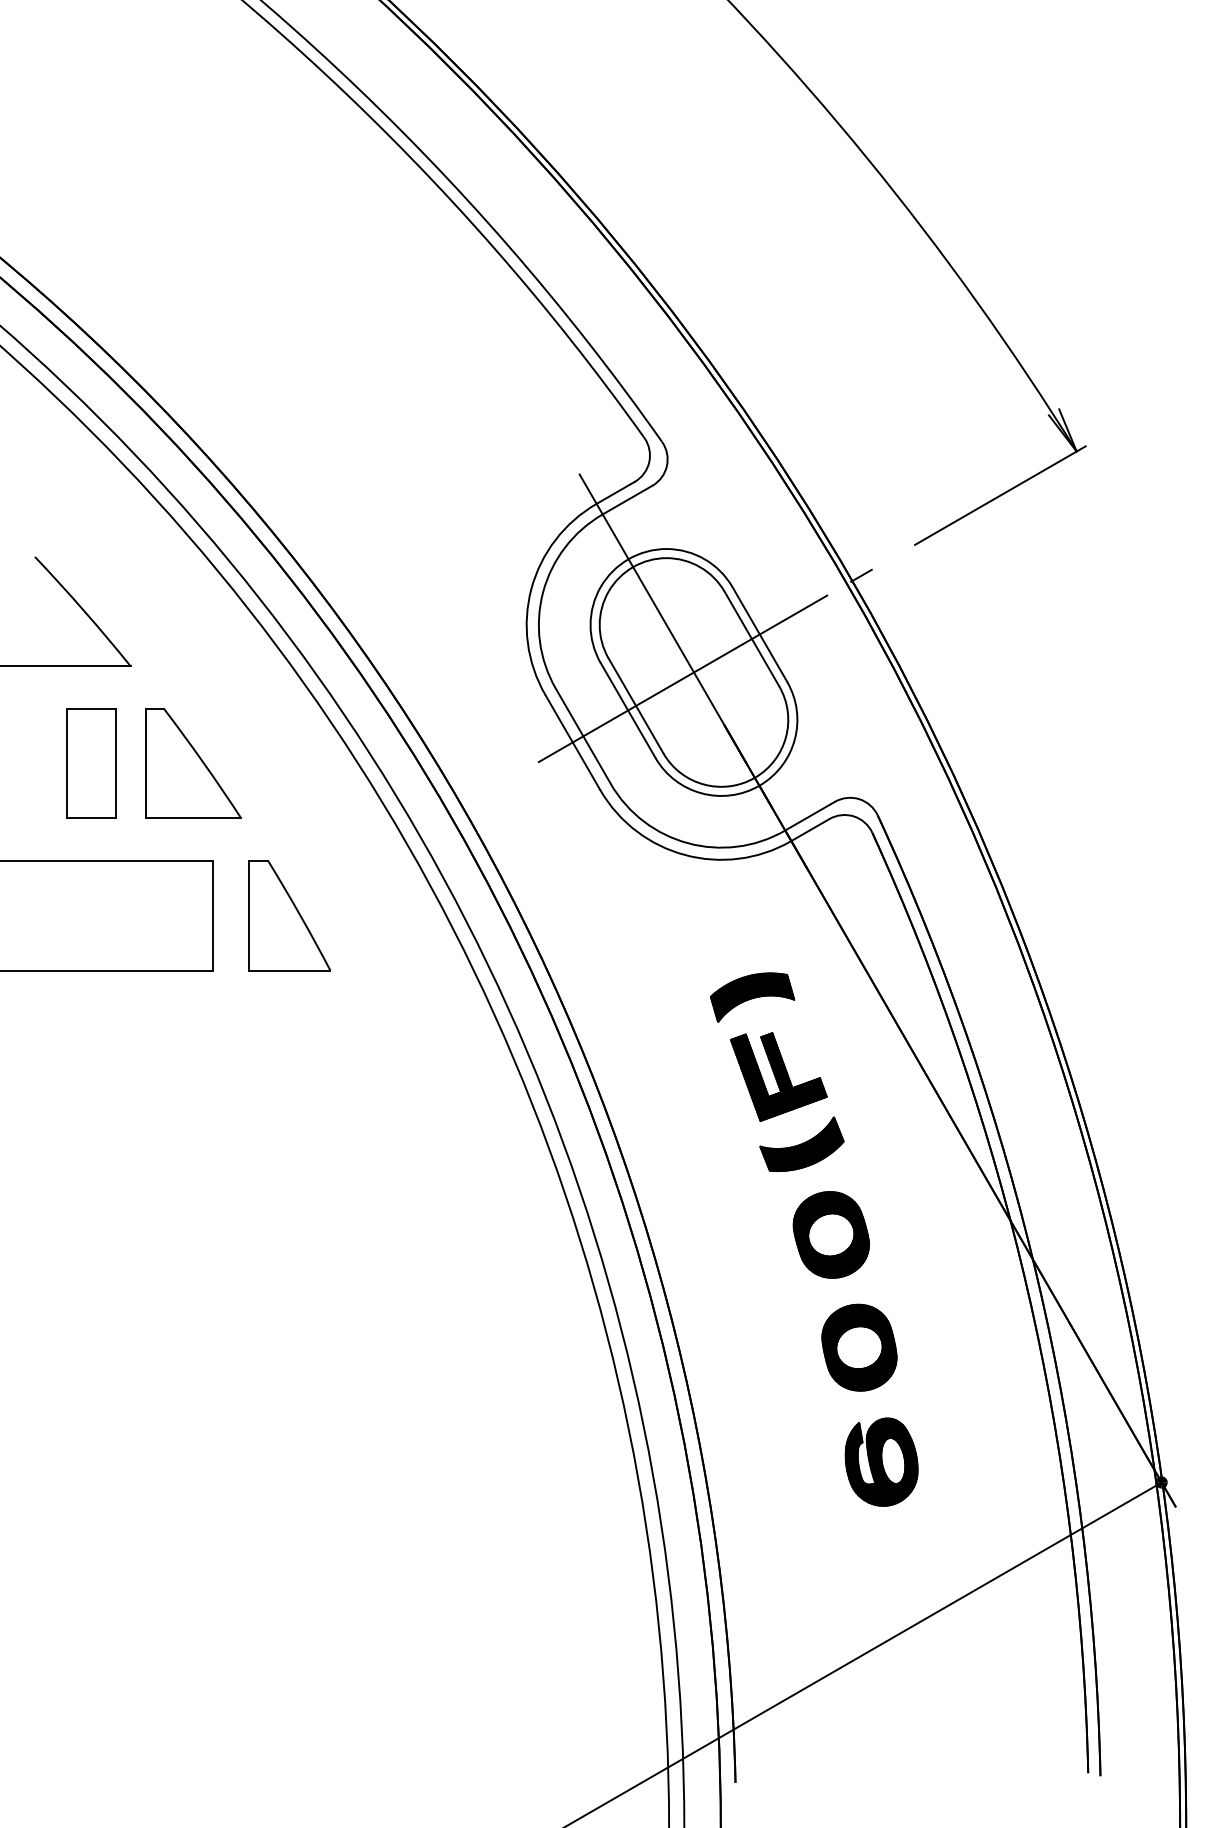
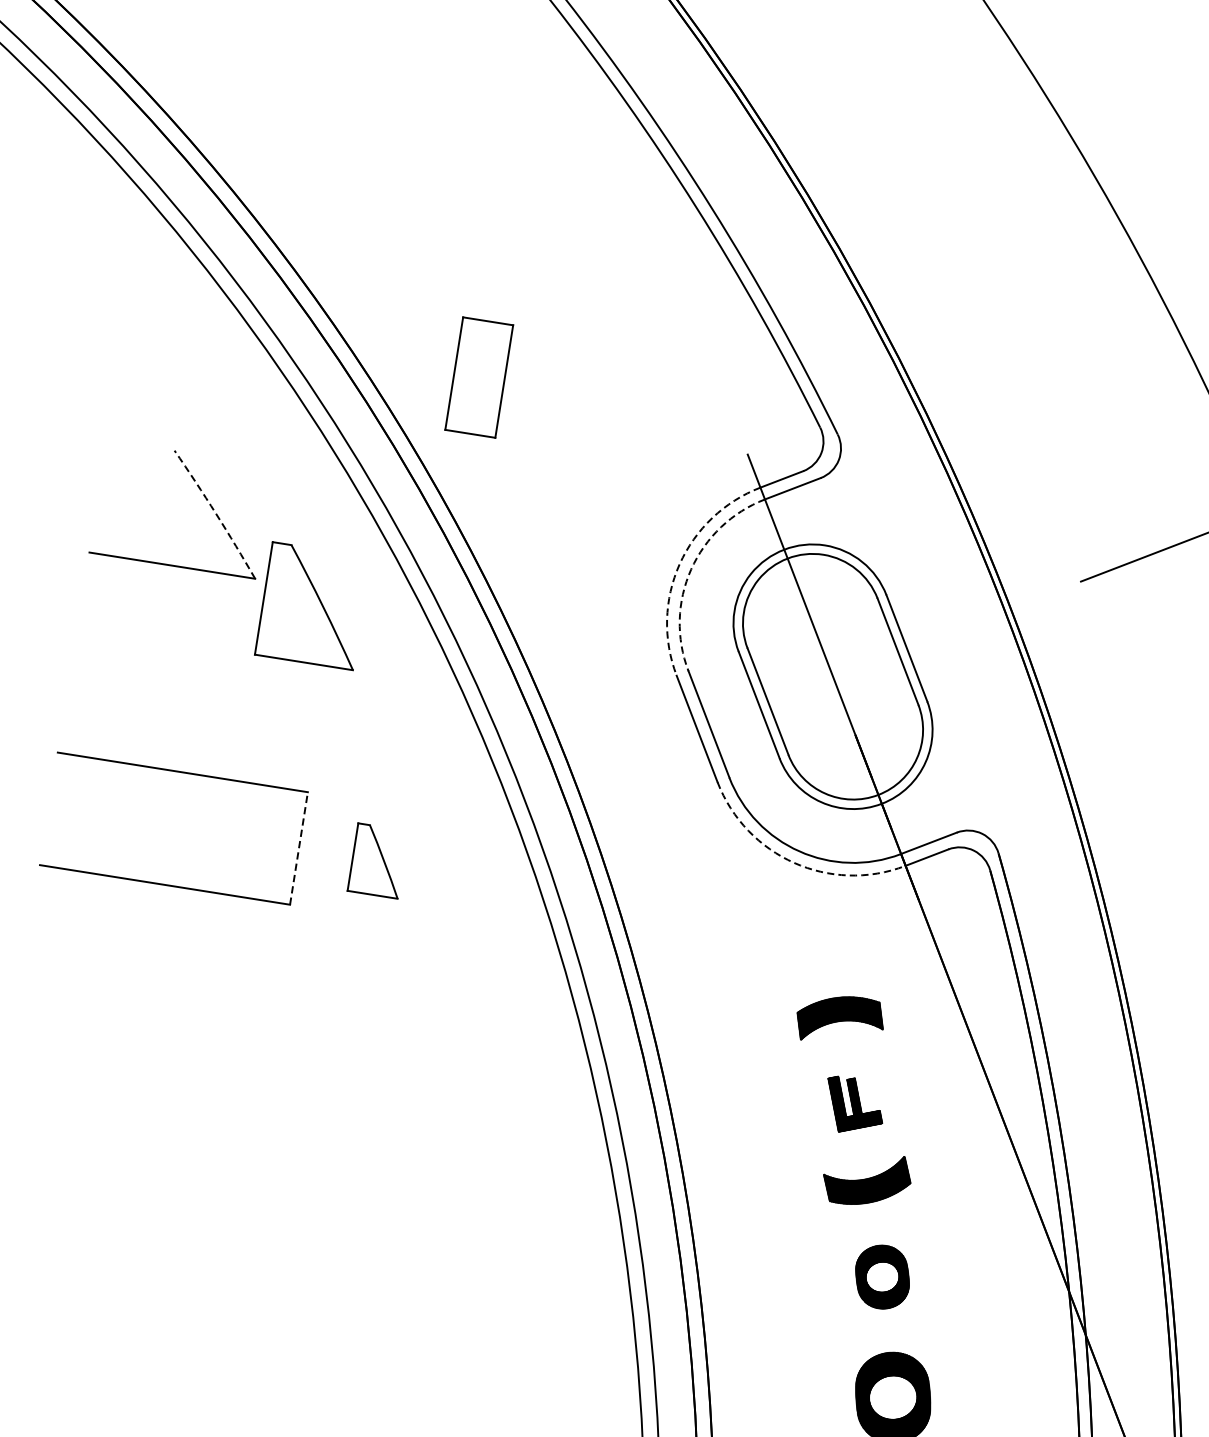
arc: (531, 588) -> (679, 563), solid -> dashed
arc: (543, 592) -> (691, 570), solid -> dashed
arc: (83, 610) -> (215, 513), solid -> dashed
line: (710, 662) -> (851, 669), removed
part: (91, 763) -> (479, 377), moved
part: (193, 763) -> (312, 605), moved
arc: (685, 855) -> (794, 863), solid -> dashed
line: (212, 915) -> (298, 848), solid -> dashed
part: (289, 915) -> (377, 860), size x0.6
part: (778, 1076) -> (854, 1105), size x0.6
part: (830, 1234) -> (881, 1276), size x0.7

